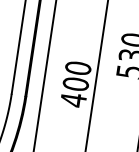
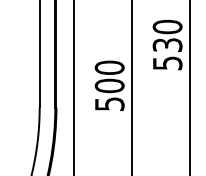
text: (73, 99) -> (109, 103), 400 -> 500

